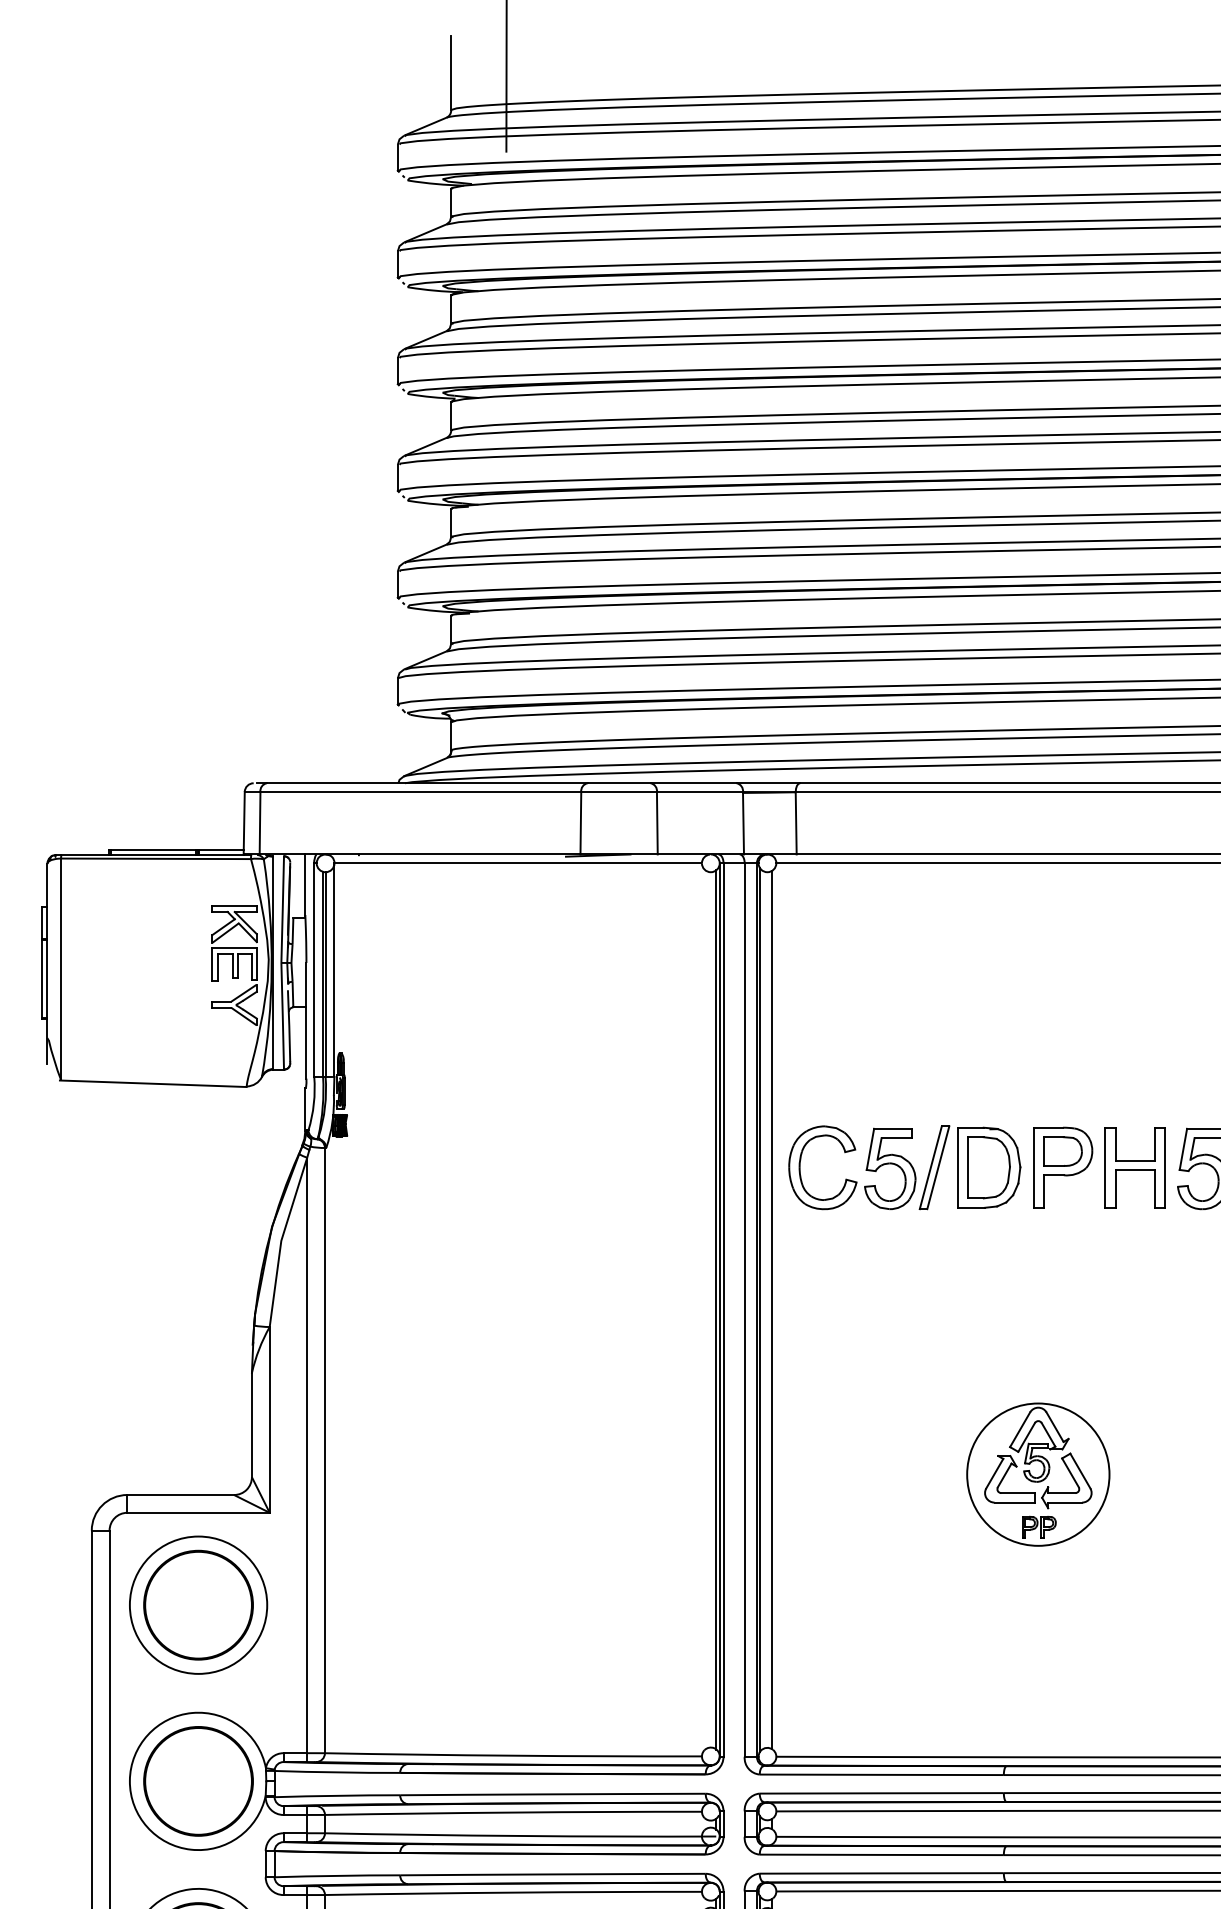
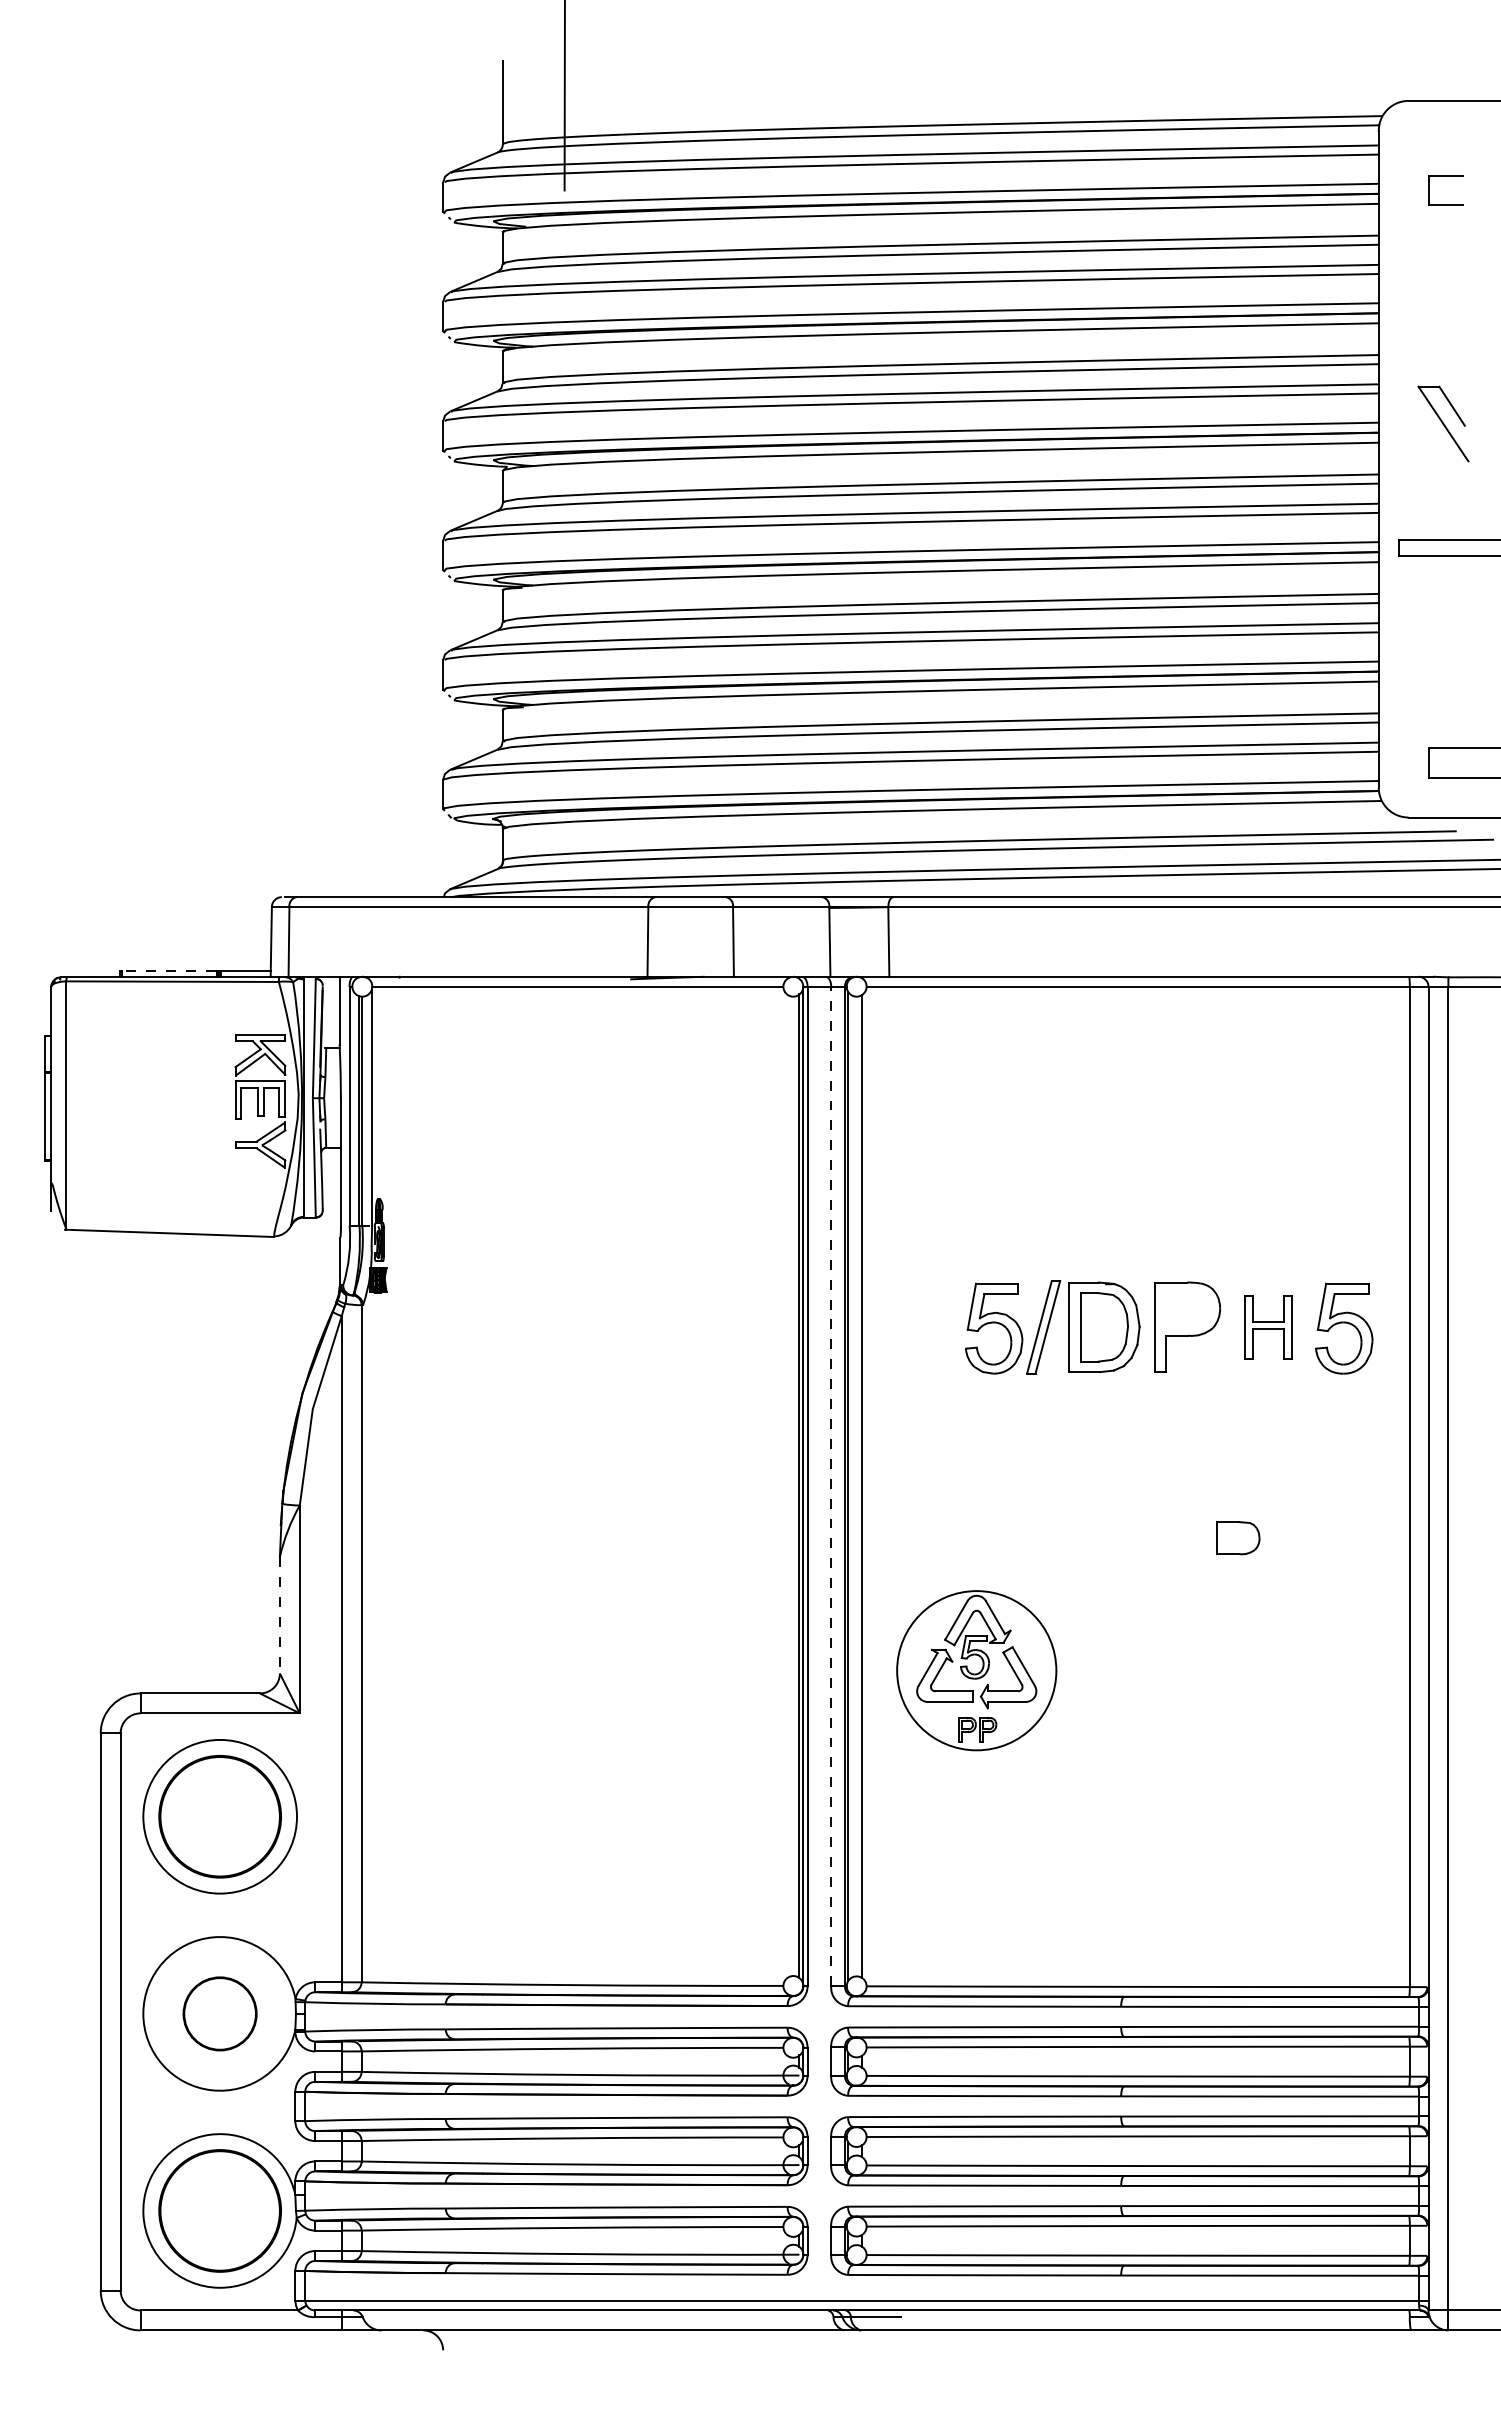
line: (152, 849) -> (168, 971), solid -> dashed
part: (1063, 1151) -> (1238, 1538), moved
part: (800, 1167) -> (893, 1327), removed
part: (1135, 1167) -> (1268, 1327), size x0.7
line: (744, 1310) -> (831, 1486), solid -> dashed
line: (251, 1425) -> (279, 1615), solid -> dashed
part: (1038, 1474) -> (976, 1670), moved
circle: (197, 1781) -> (219, 2013), size x0.6

